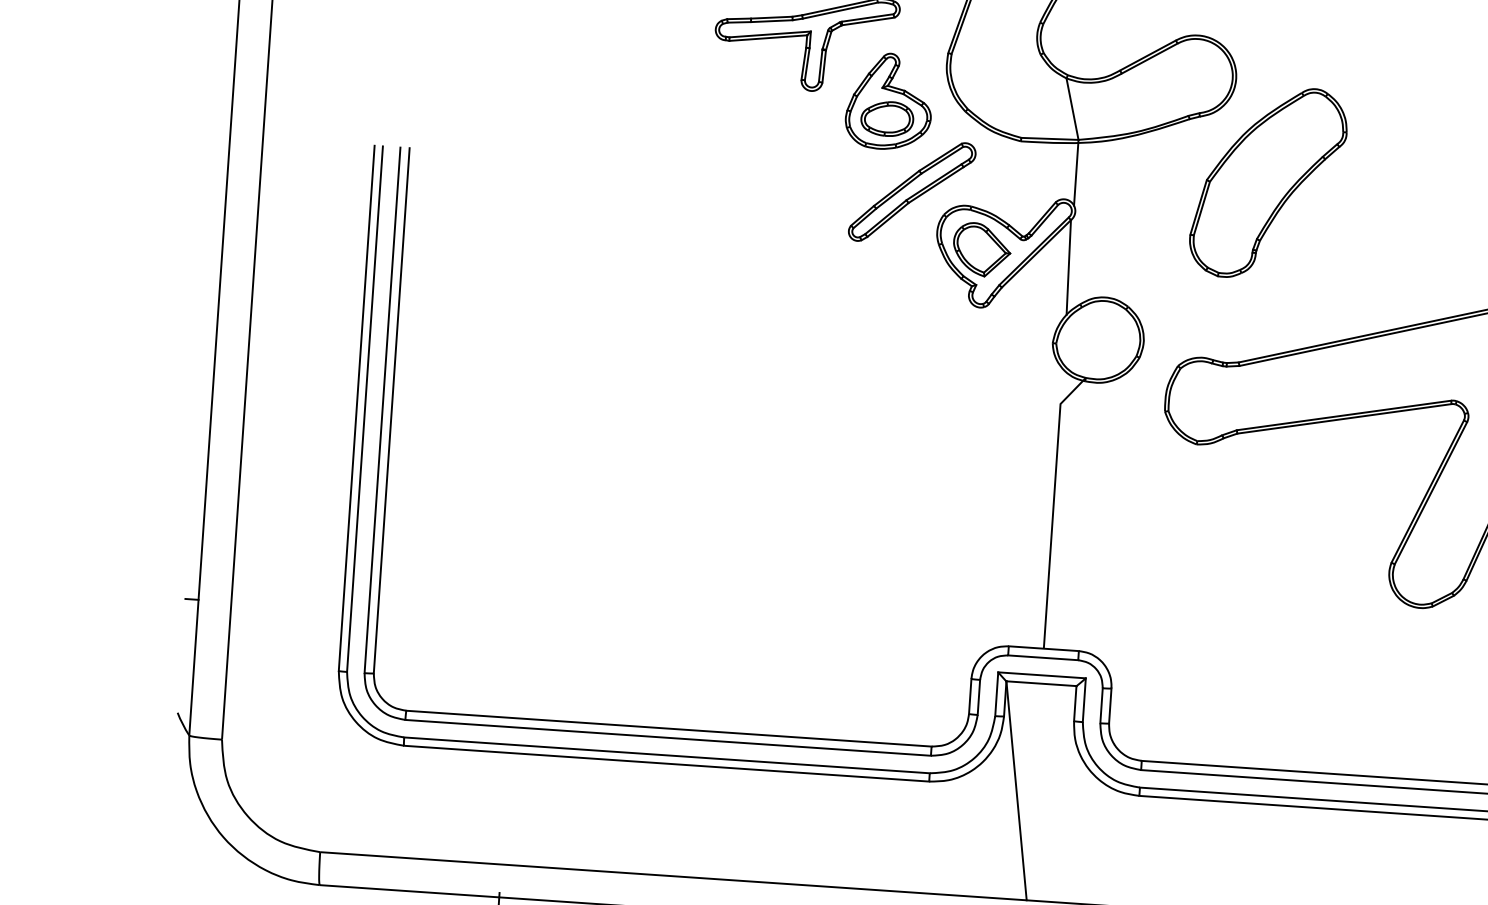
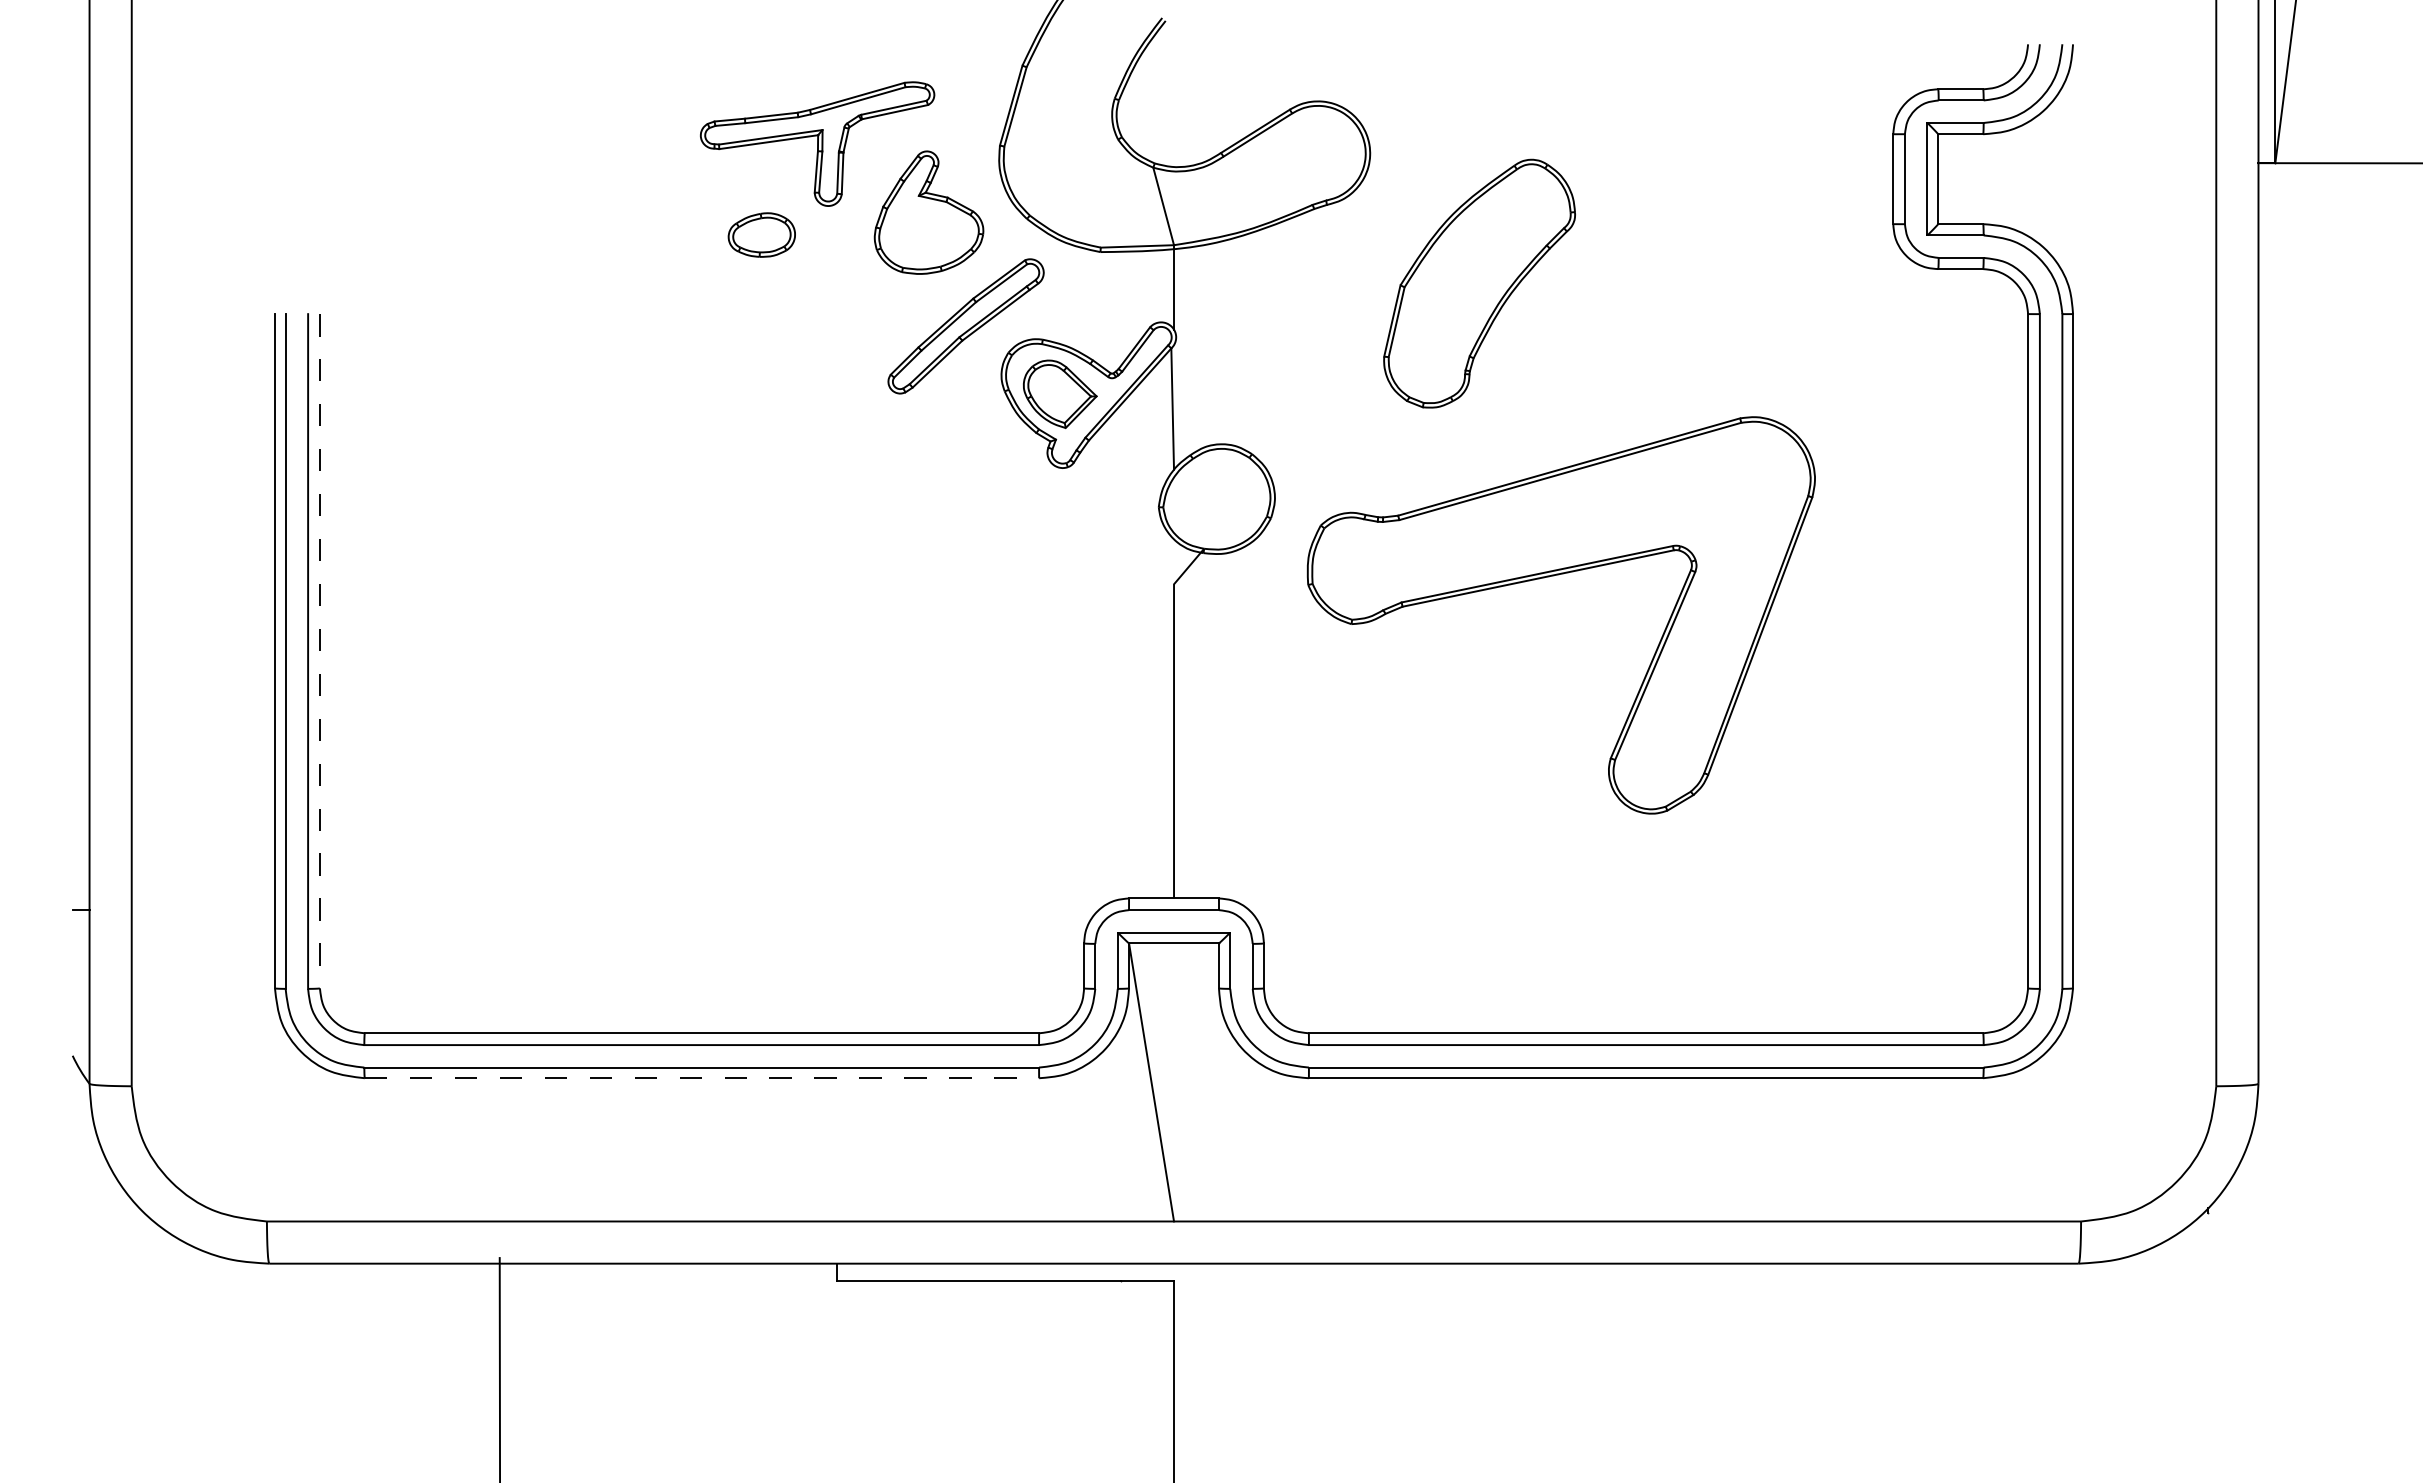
part: (887, 118) -> (761, 234), moved
part: (1268, 182) -> (1479, 283), moved
line: (391, 410) -> (319, 651), solid -> dashed
line: (667, 763) -> (702, 1078), solid -> dashed

